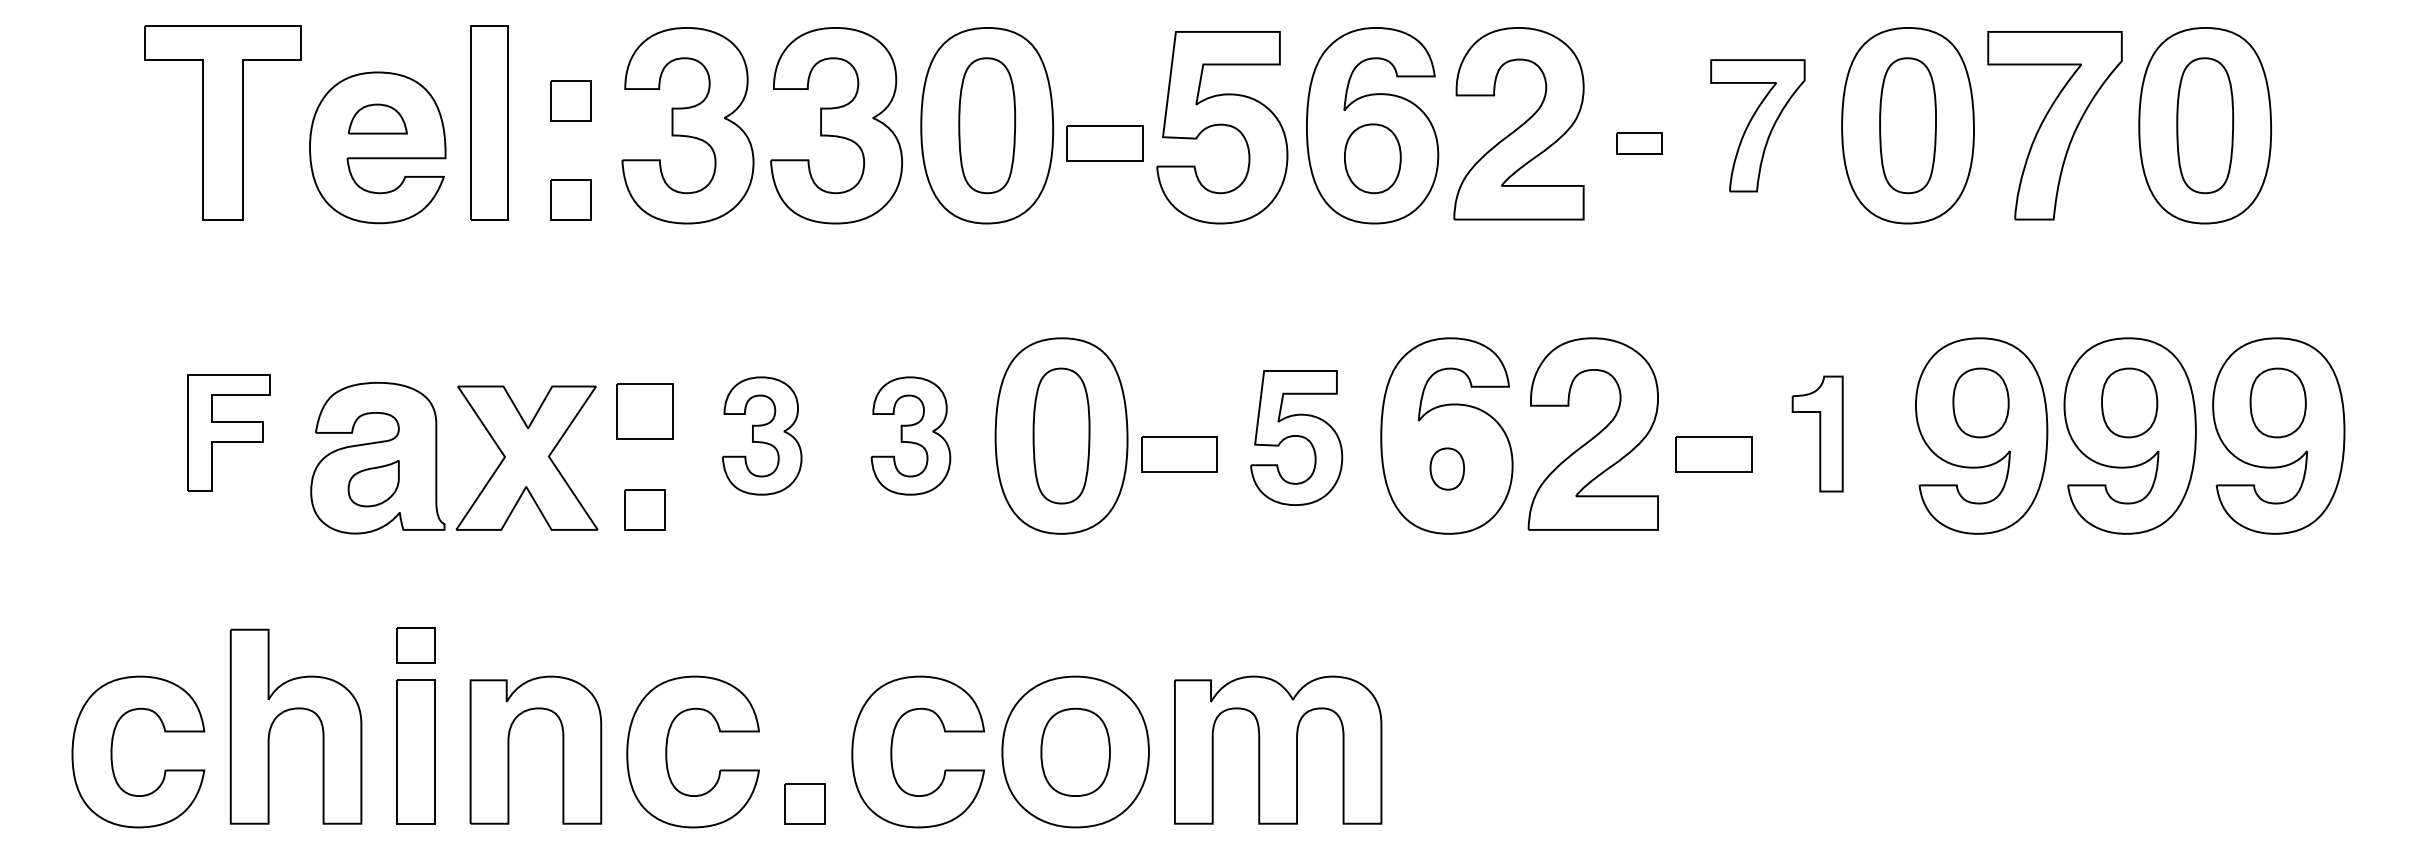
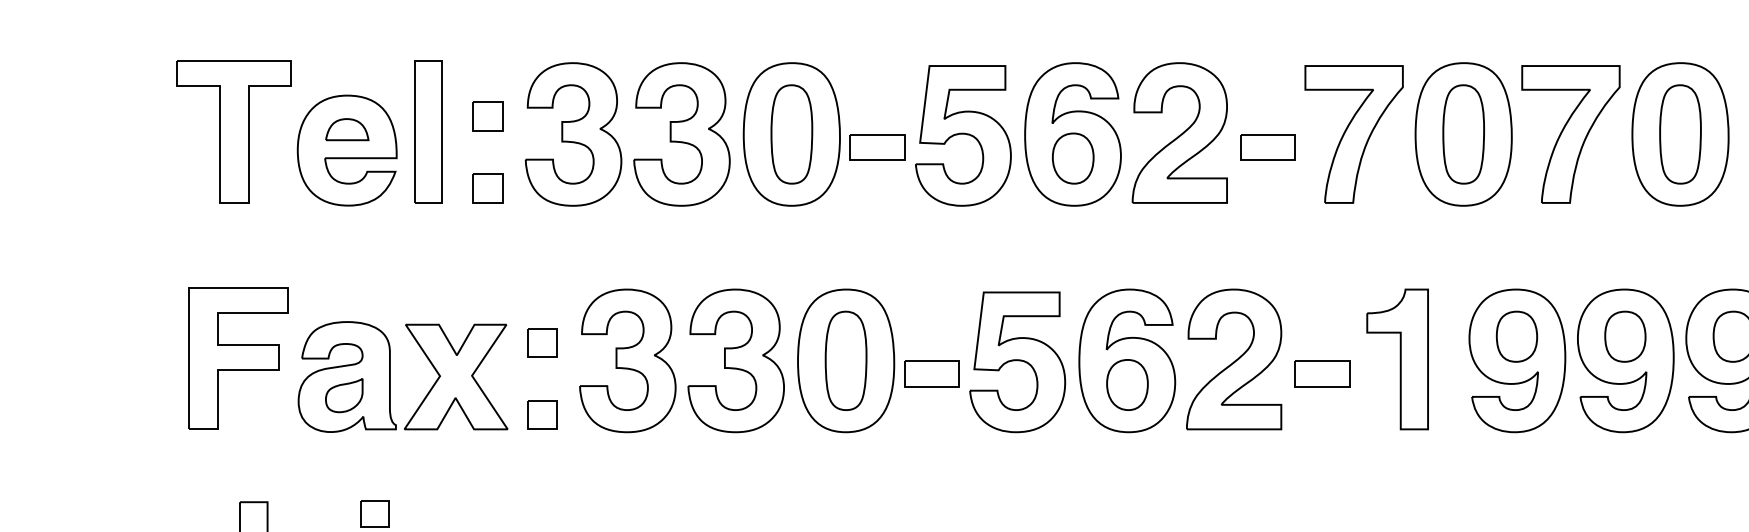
part: (1757, 125) -> (1353, 134), size x1.43
part: (1639, 143) -> (1267, 147), size x1.67
part: (644, 411) -> (541, 342), size x0.71
part: (228, 432) -> (238, 358), size x1.67
part: (1817, 433) -> (1397, 359), size x1.67
part: (761, 435) -> (627, 360), size x1.67
part: (910, 435) -> (735, 360), size x1.67
part: (1296, 437) -> (1017, 361), size x1.43
part: (1447, 468) -> (1127, 384), size x1.67

